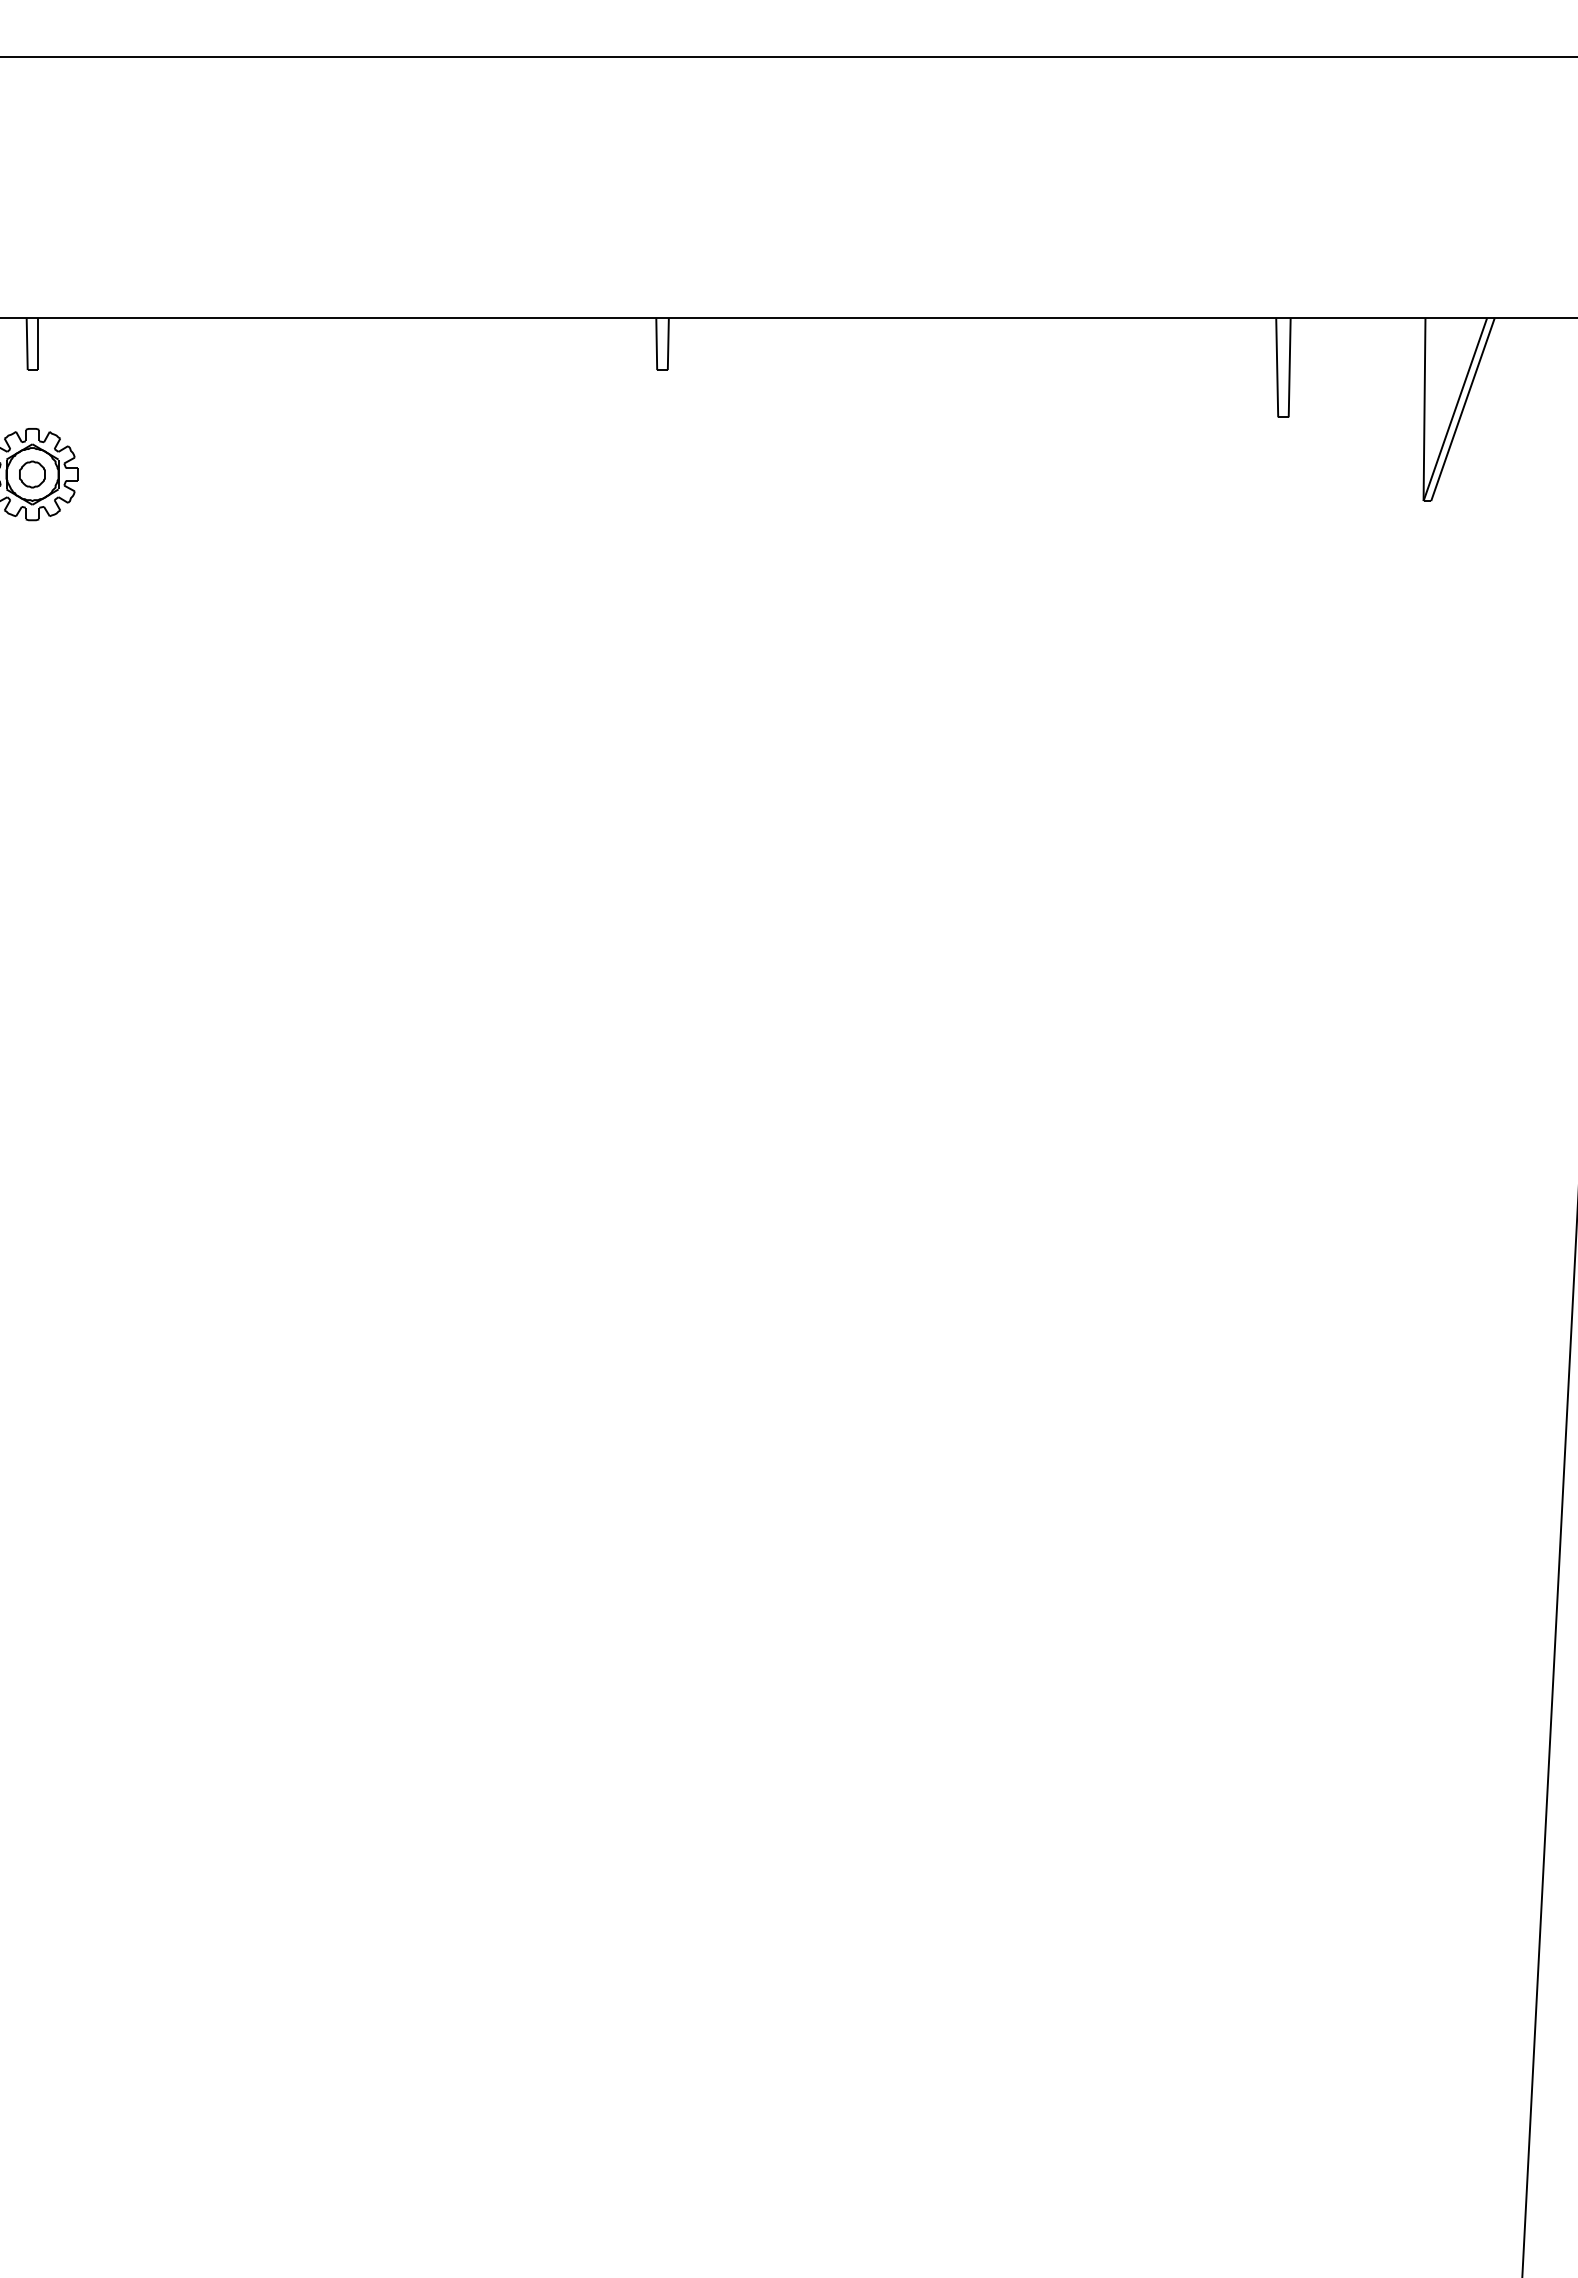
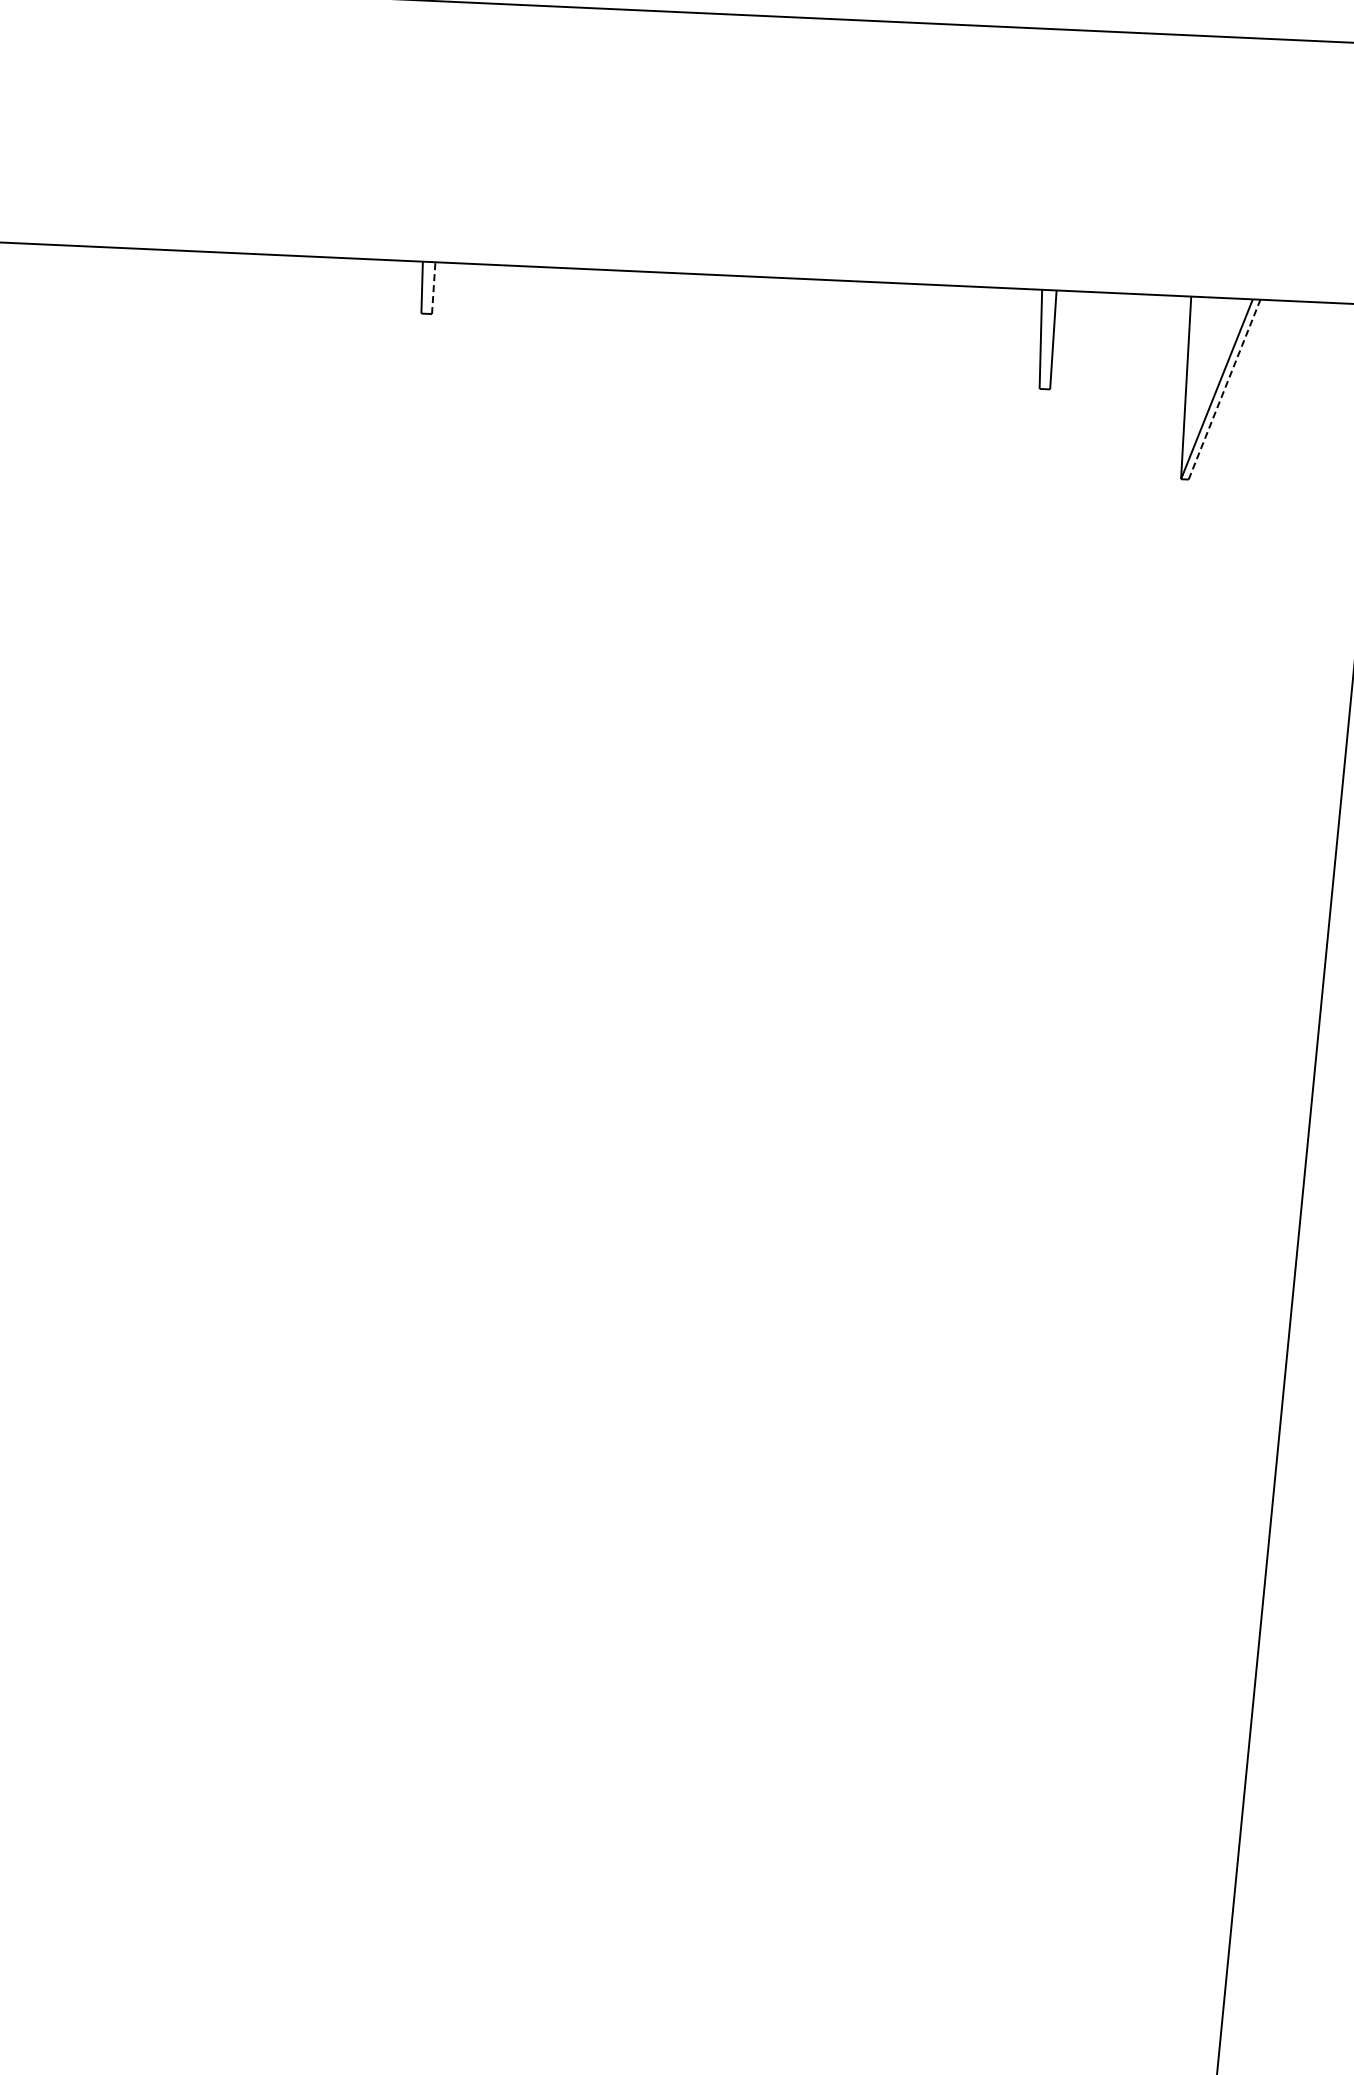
line: (668, 344) -> (433, 288), solid -> dashed
line: (1462, 409) -> (1224, 389), solid -> dashed

